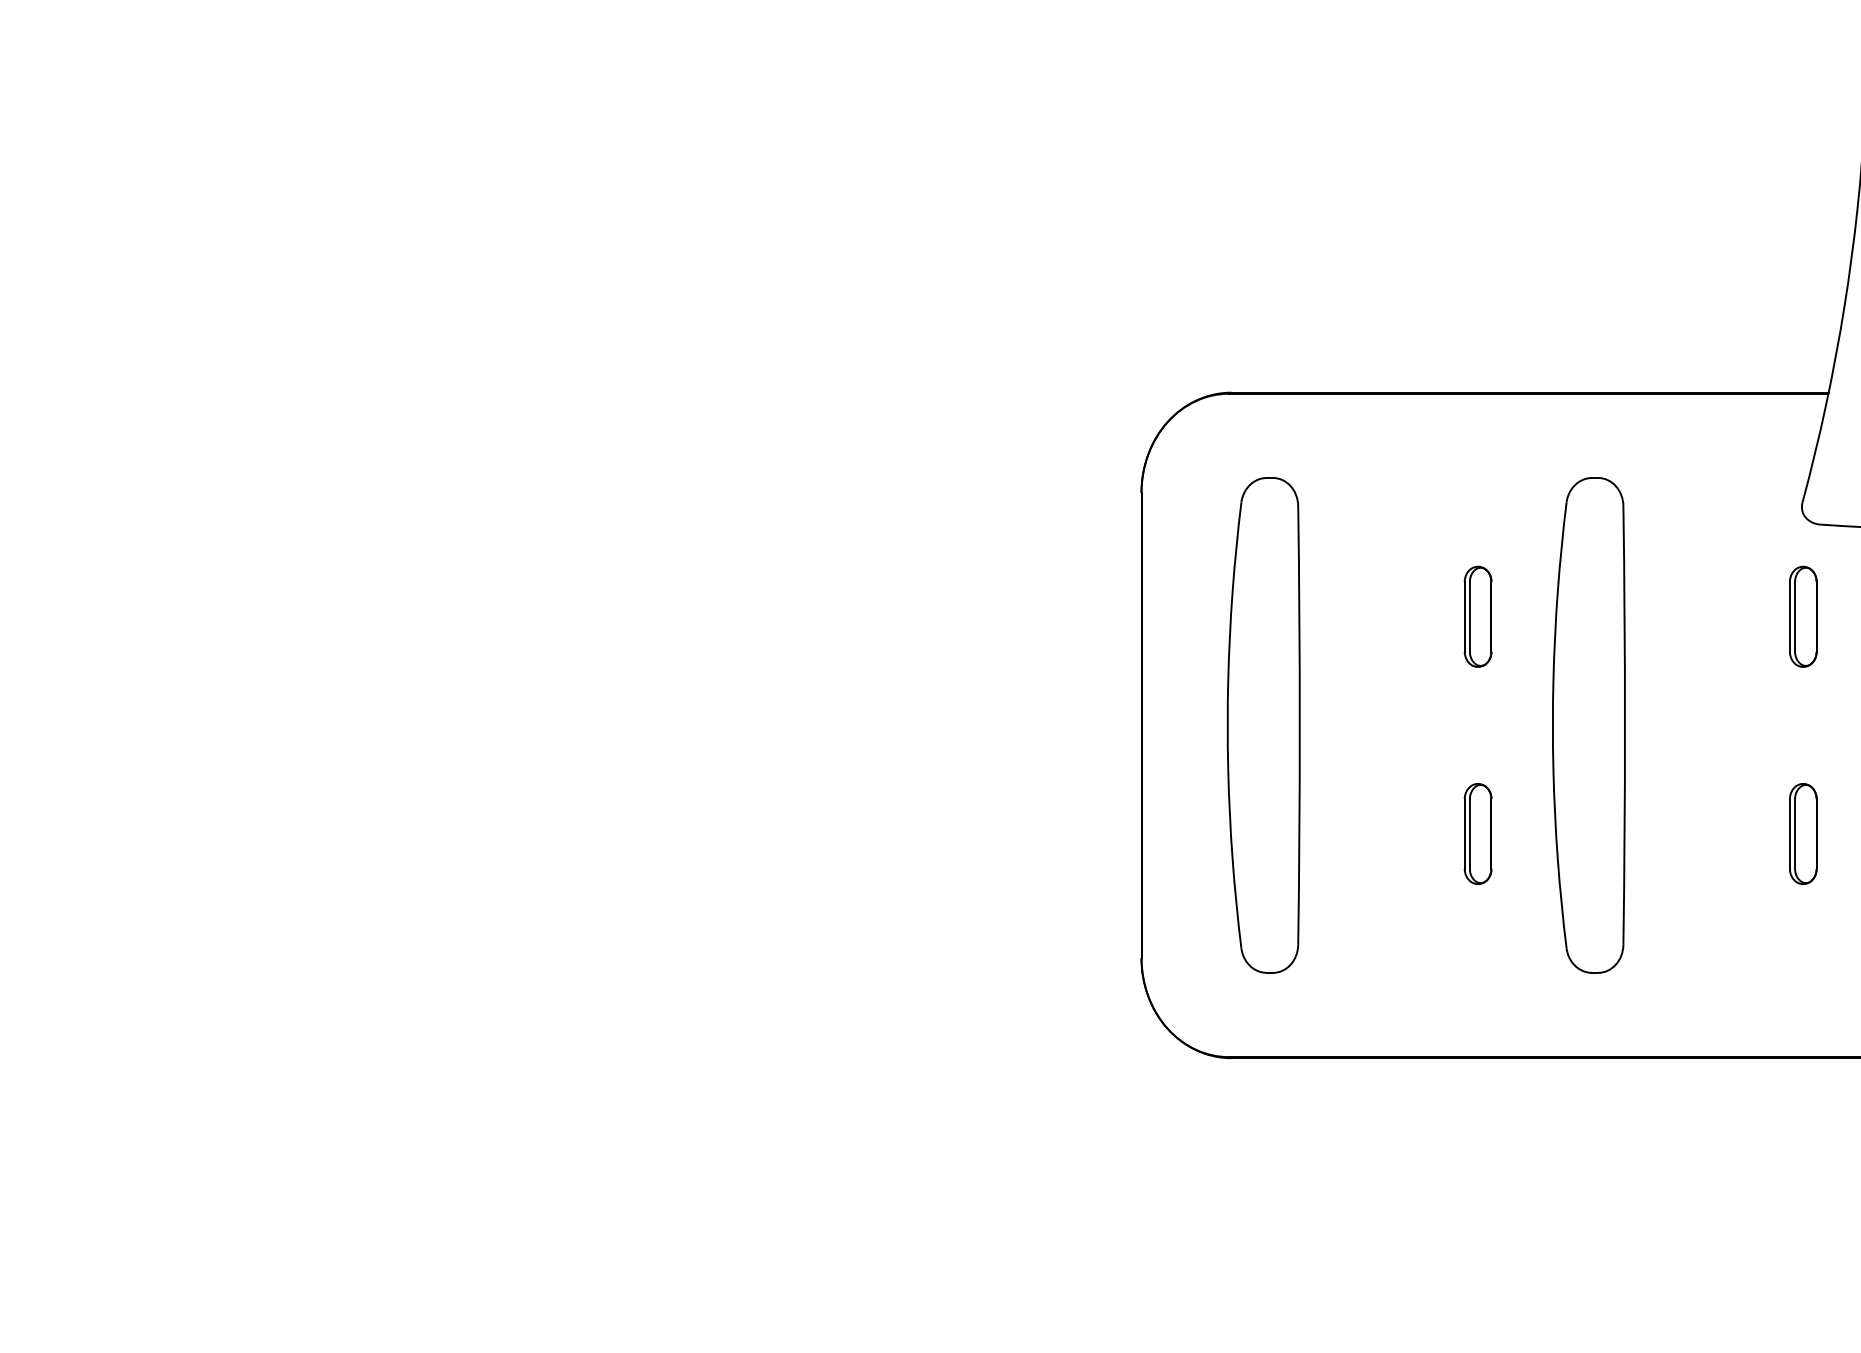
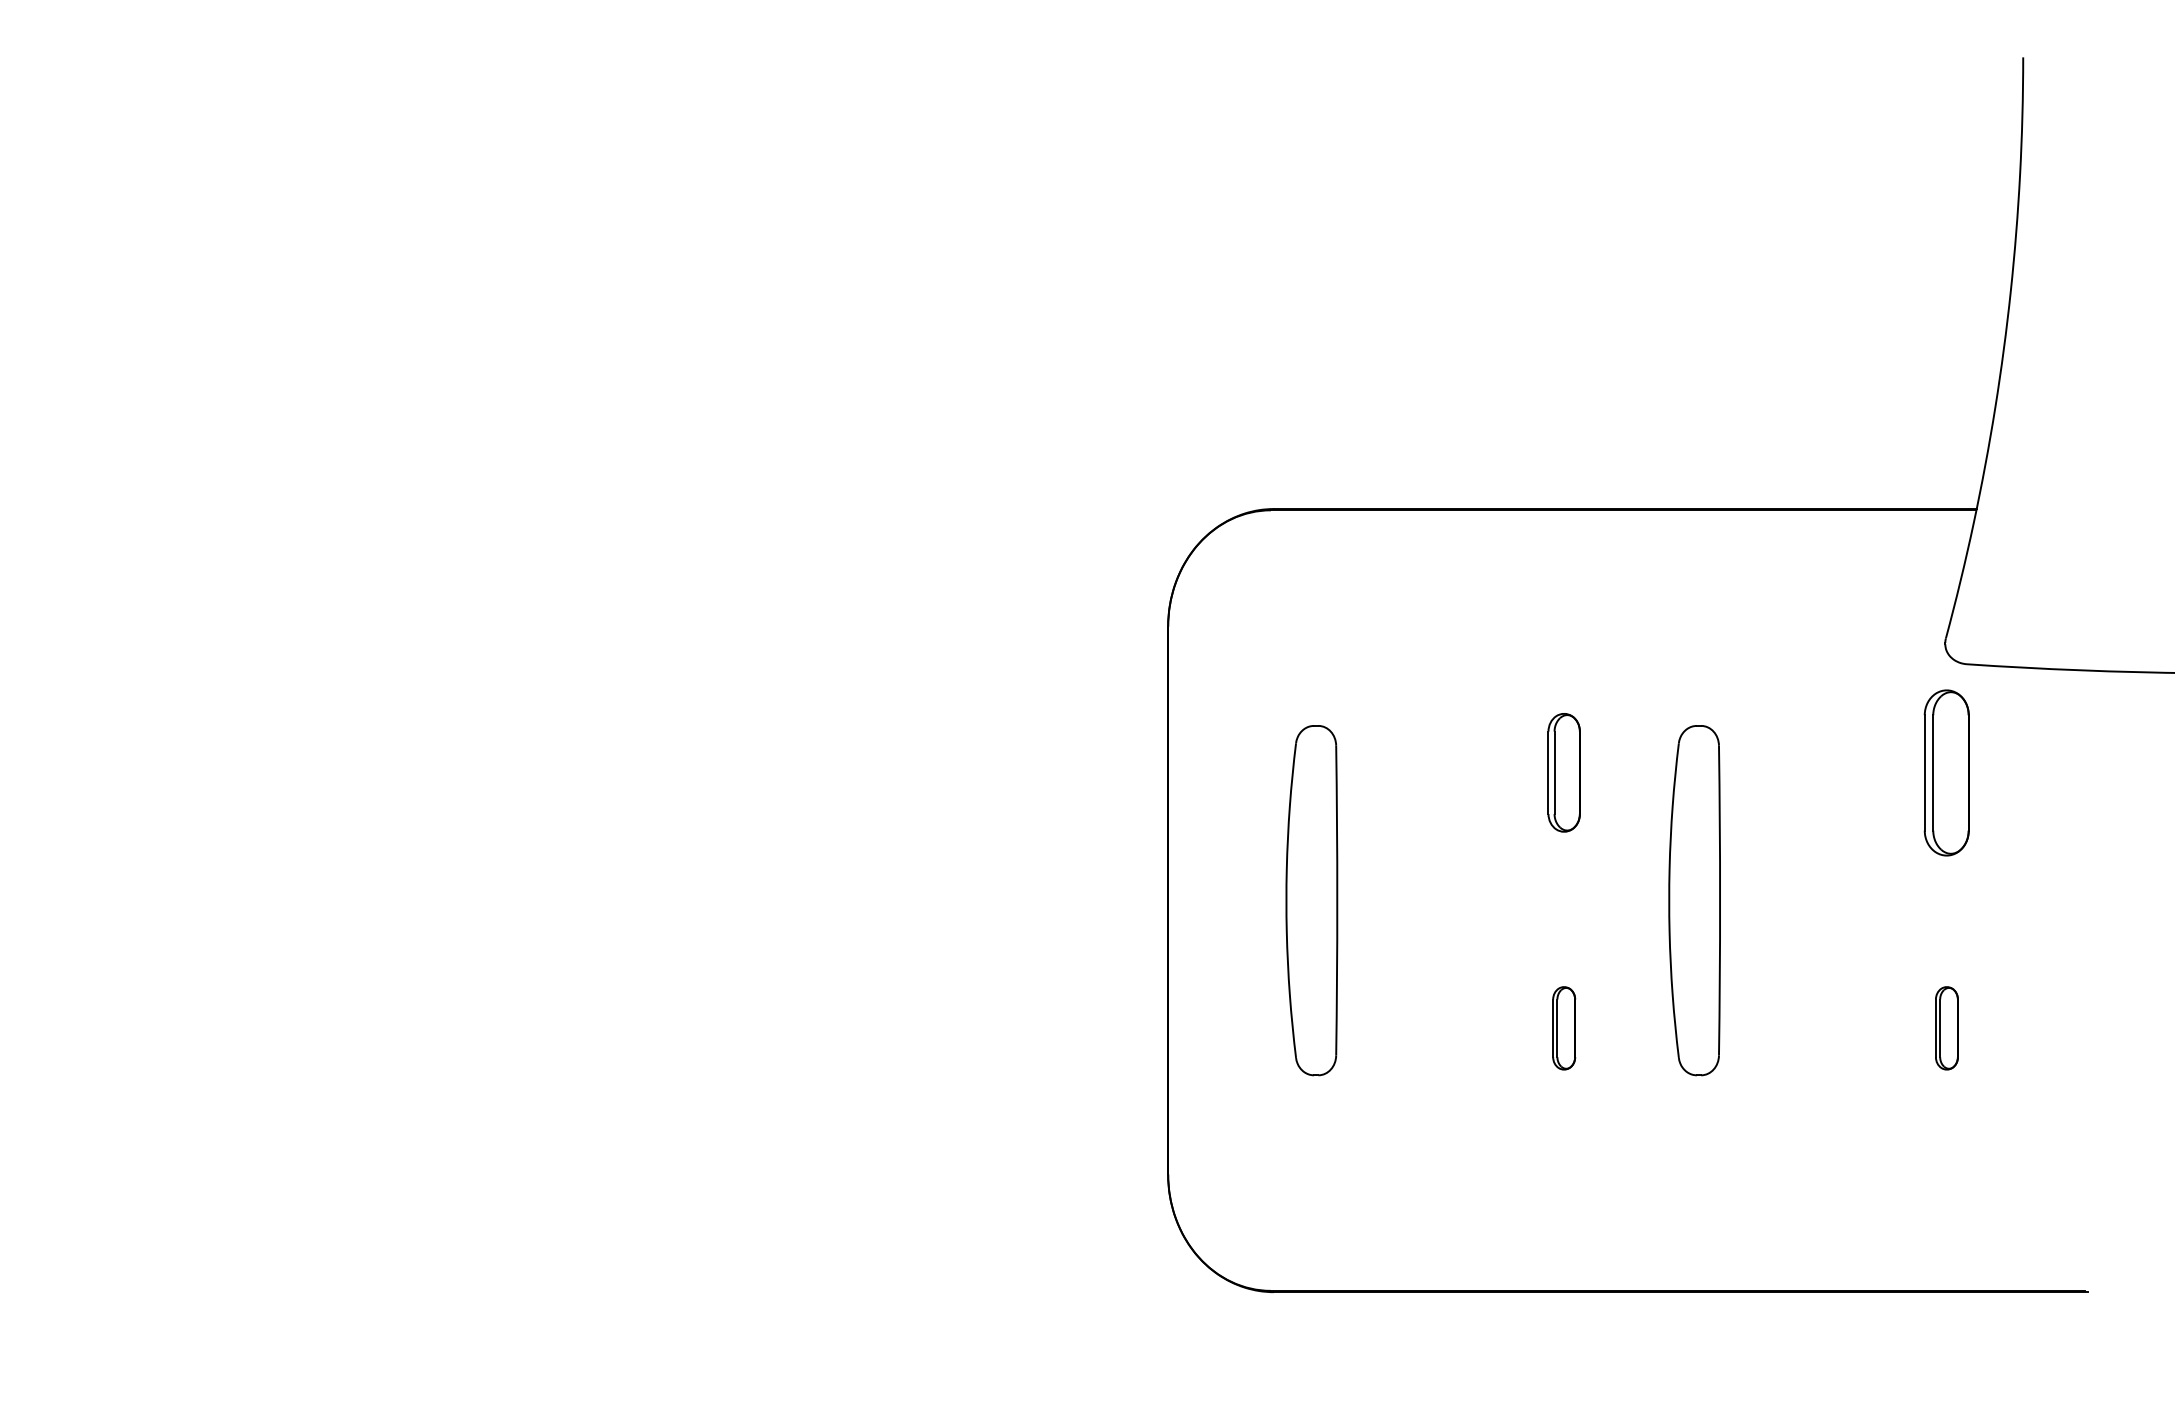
part: (1803, 616) -> (1947, 772), size x1.4
part: (1263, 725) -> (1311, 900), size x0.6
part: (1588, 725) -> (1694, 900), size x0.6
part: (1477, 833) -> (1563, 1027), size x0.7
part: (1803, 833) -> (1947, 1027), size x0.7

